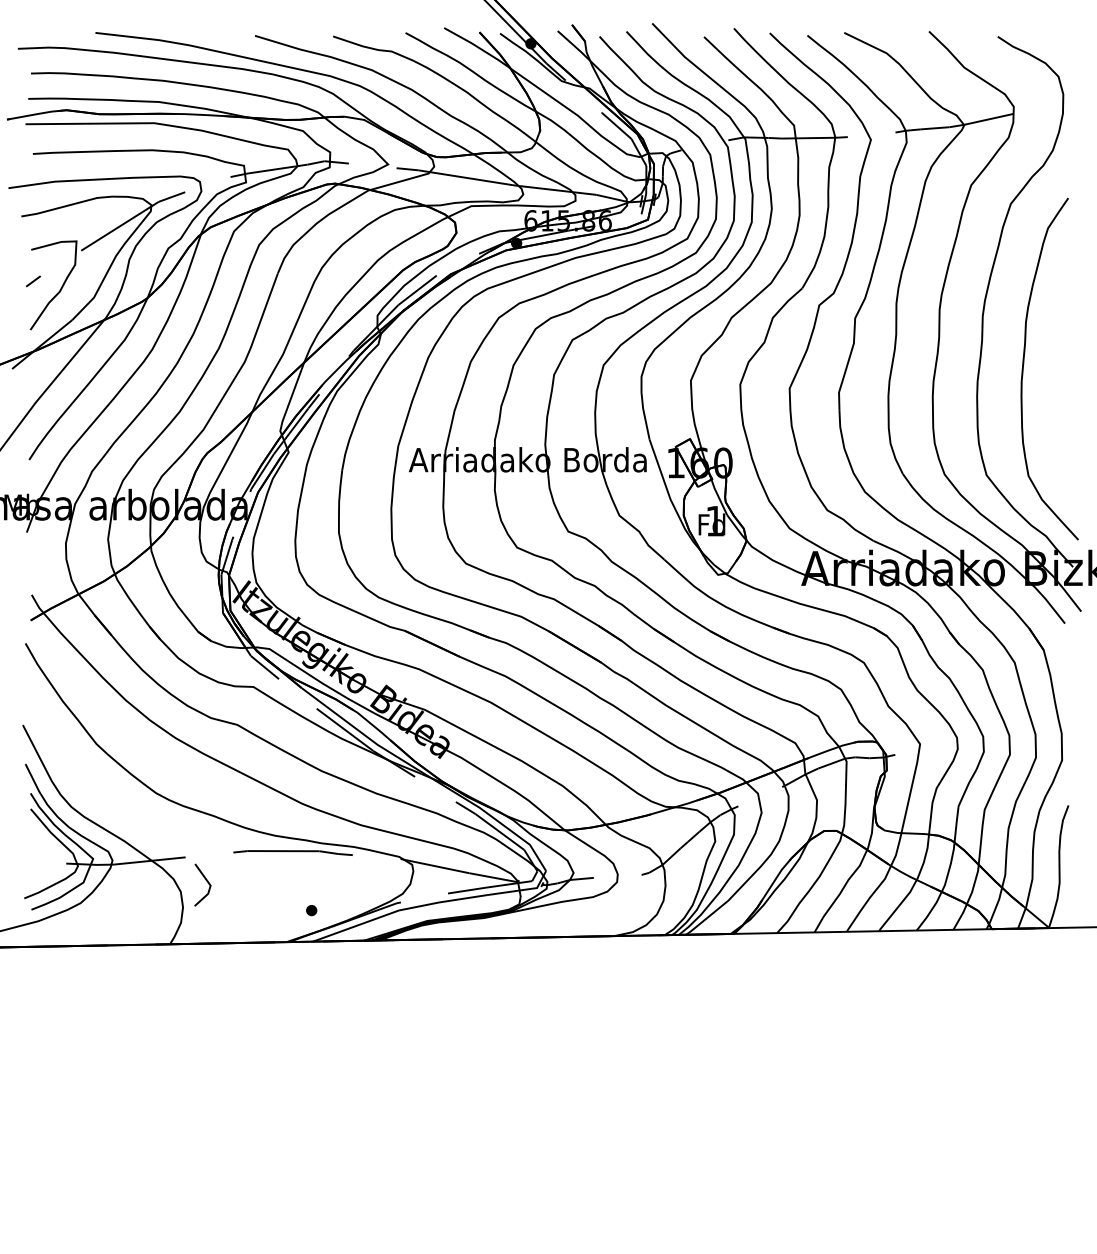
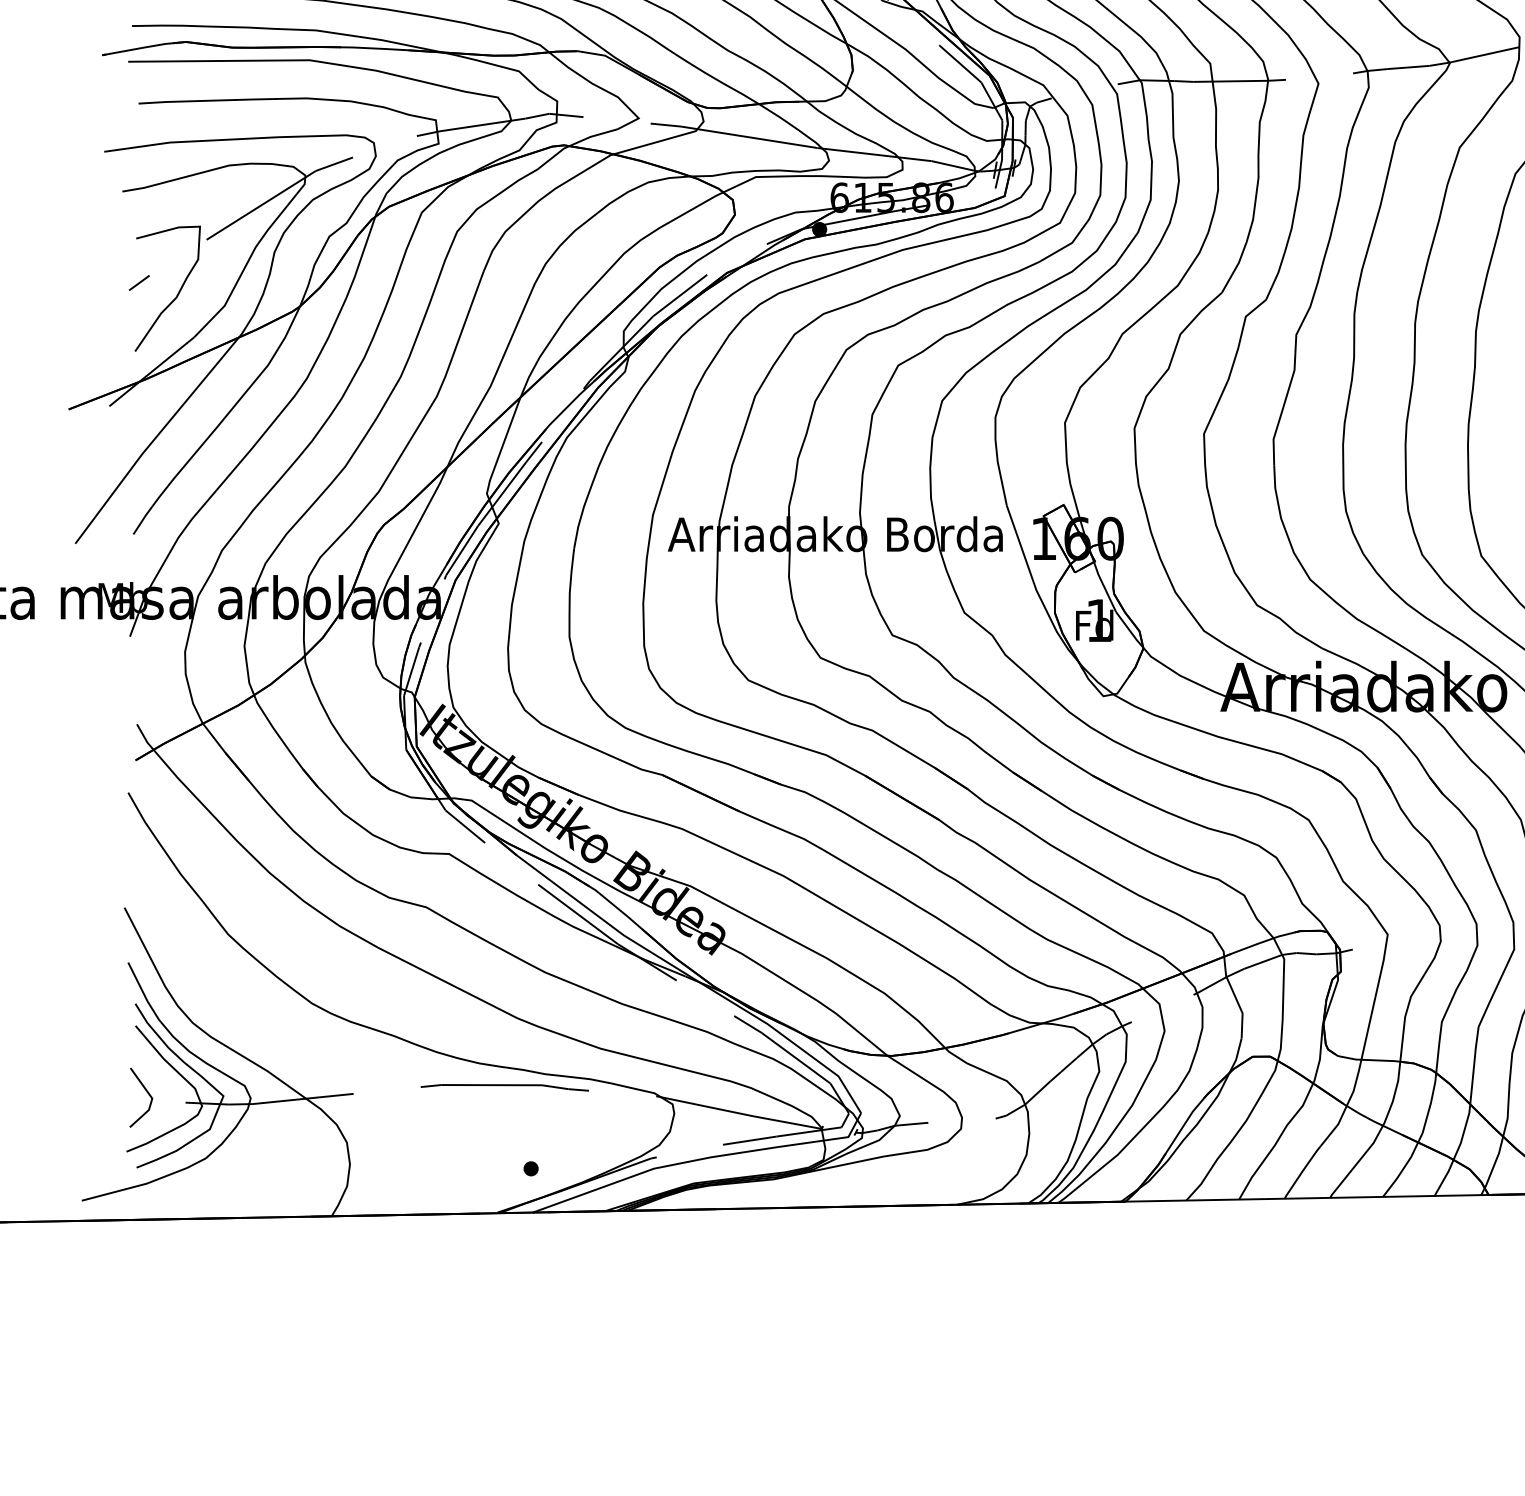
line: (205, 880) -> (145, 1091), moved

